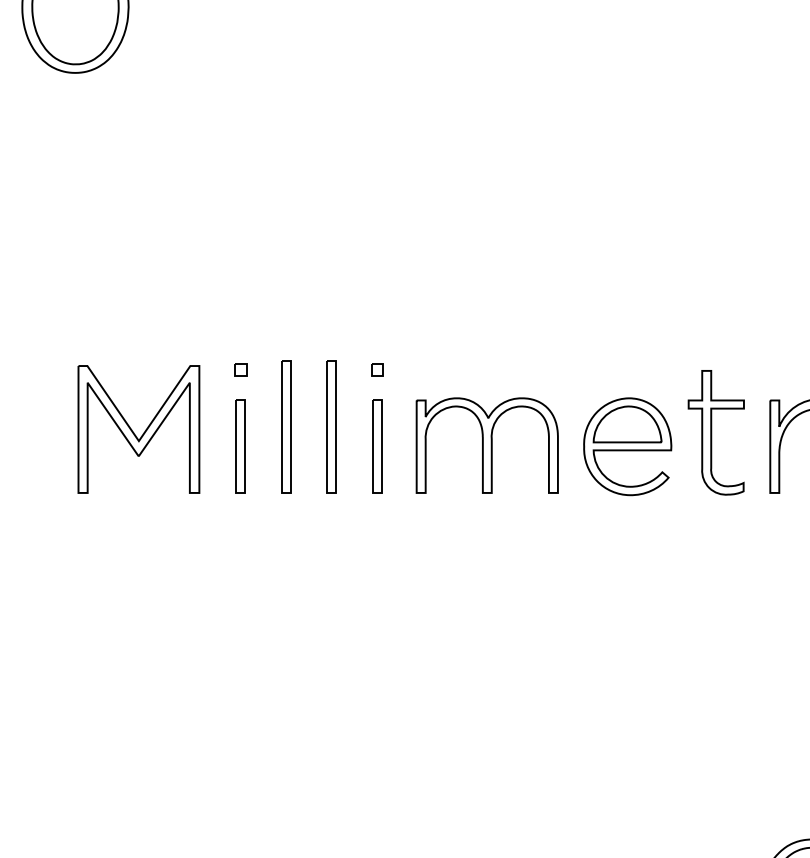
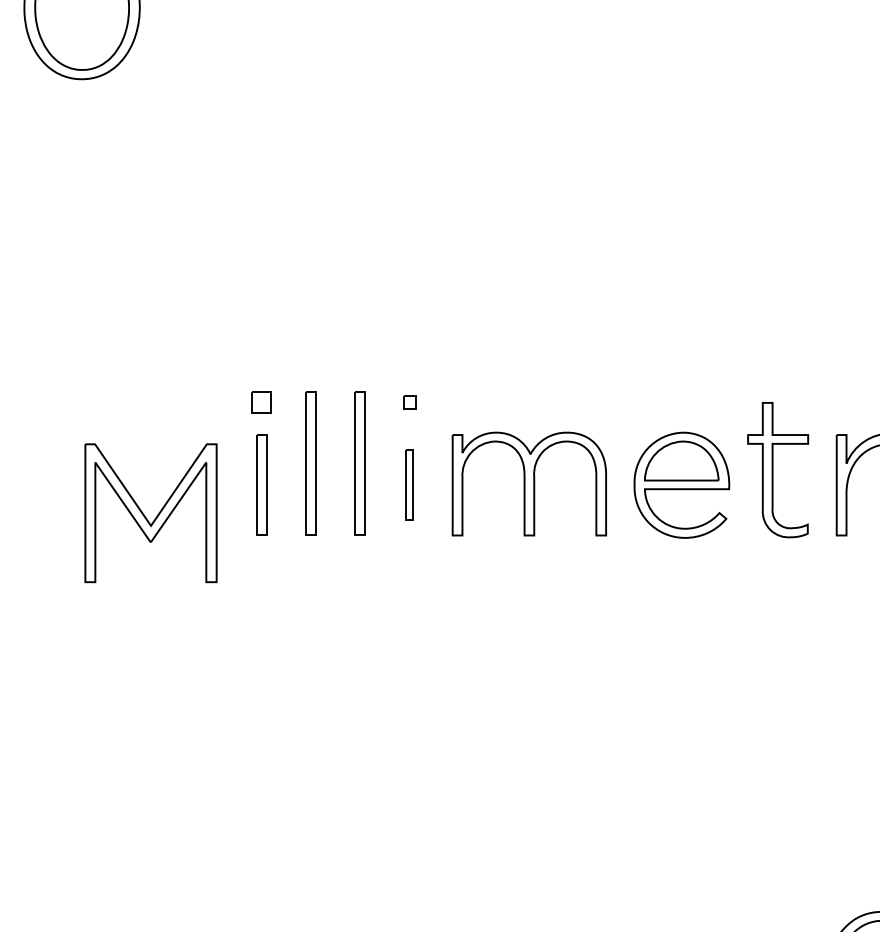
part: (240, 369) -> (261, 401), size x1.6
part: (138, 429) -> (150, 513), moved
part: (377, 446) -> (410, 485), size x0.7

